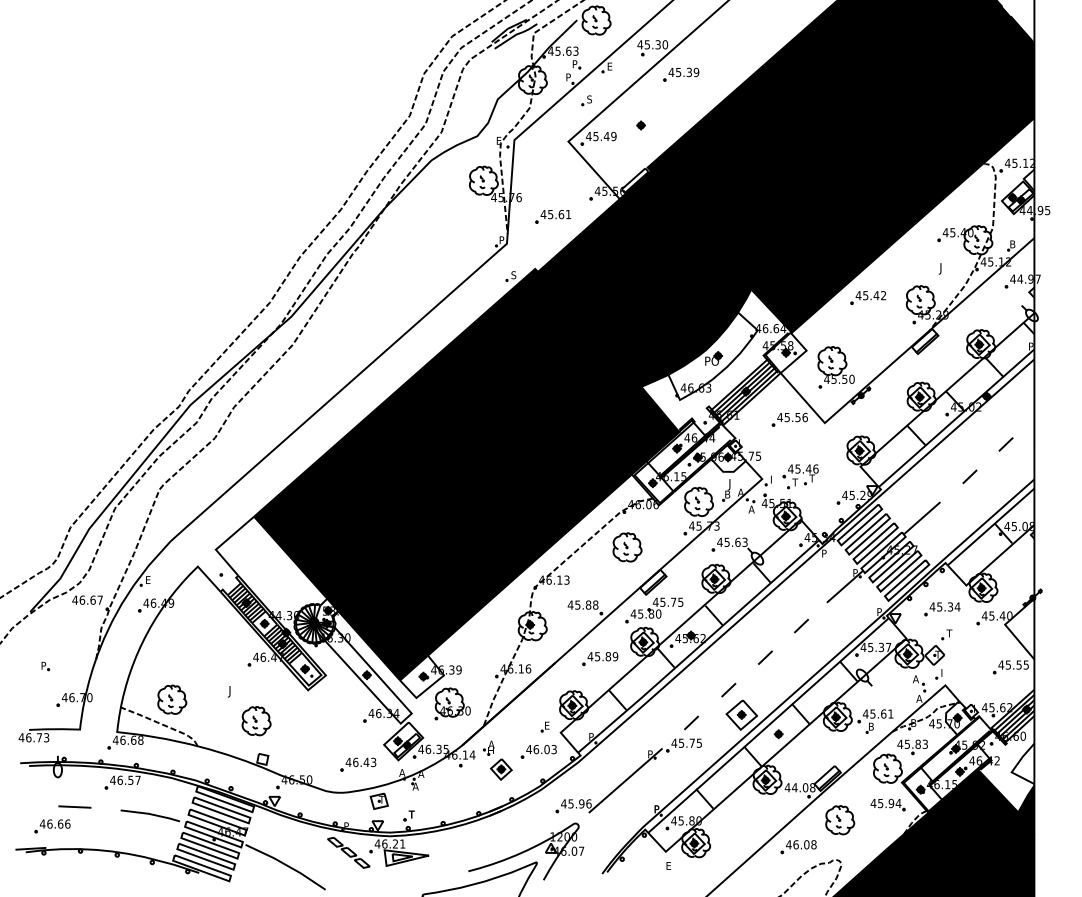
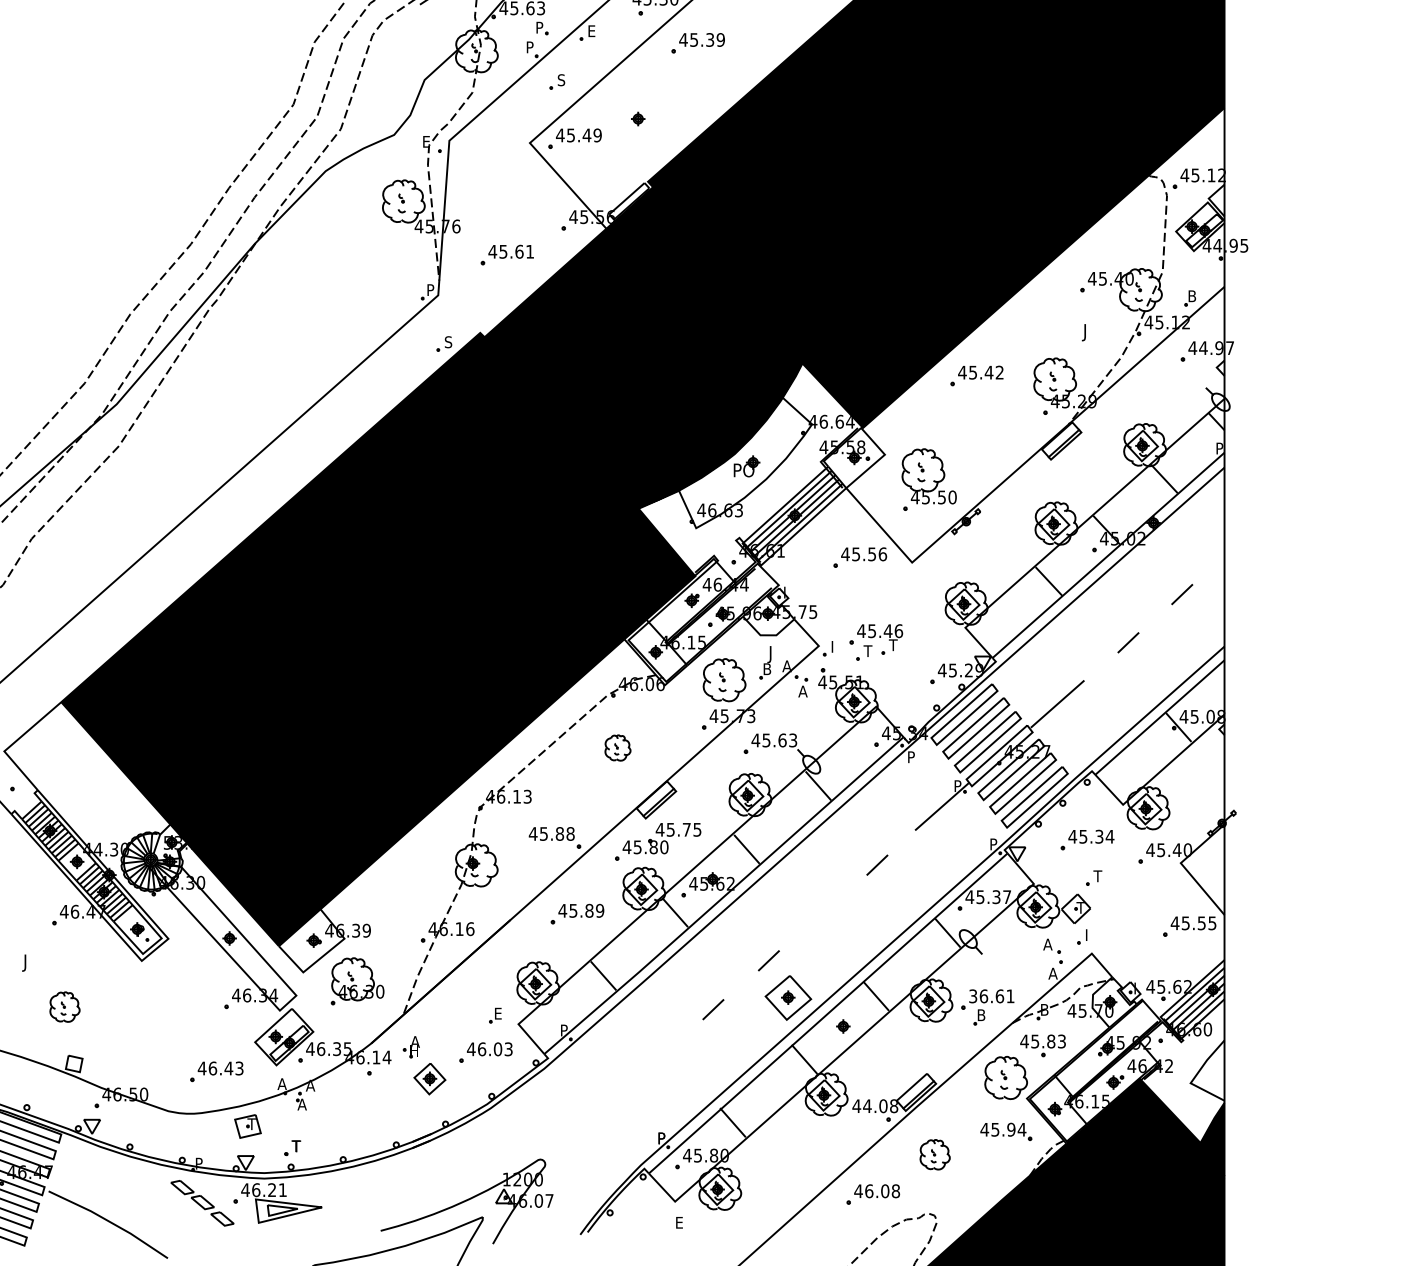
part: (627, 547) -> (617, 748), size x0.6
line: (765, 657) -> (823, 912), removed
text: (868, 713) -> (977, 995), 45.61 -> 36.61
part: (256, 721) -> (64, 1007), size x0.7
part: (628, 775) -> (619, 1087), removed
part: (840, 820) -> (935, 1155), size x0.7

